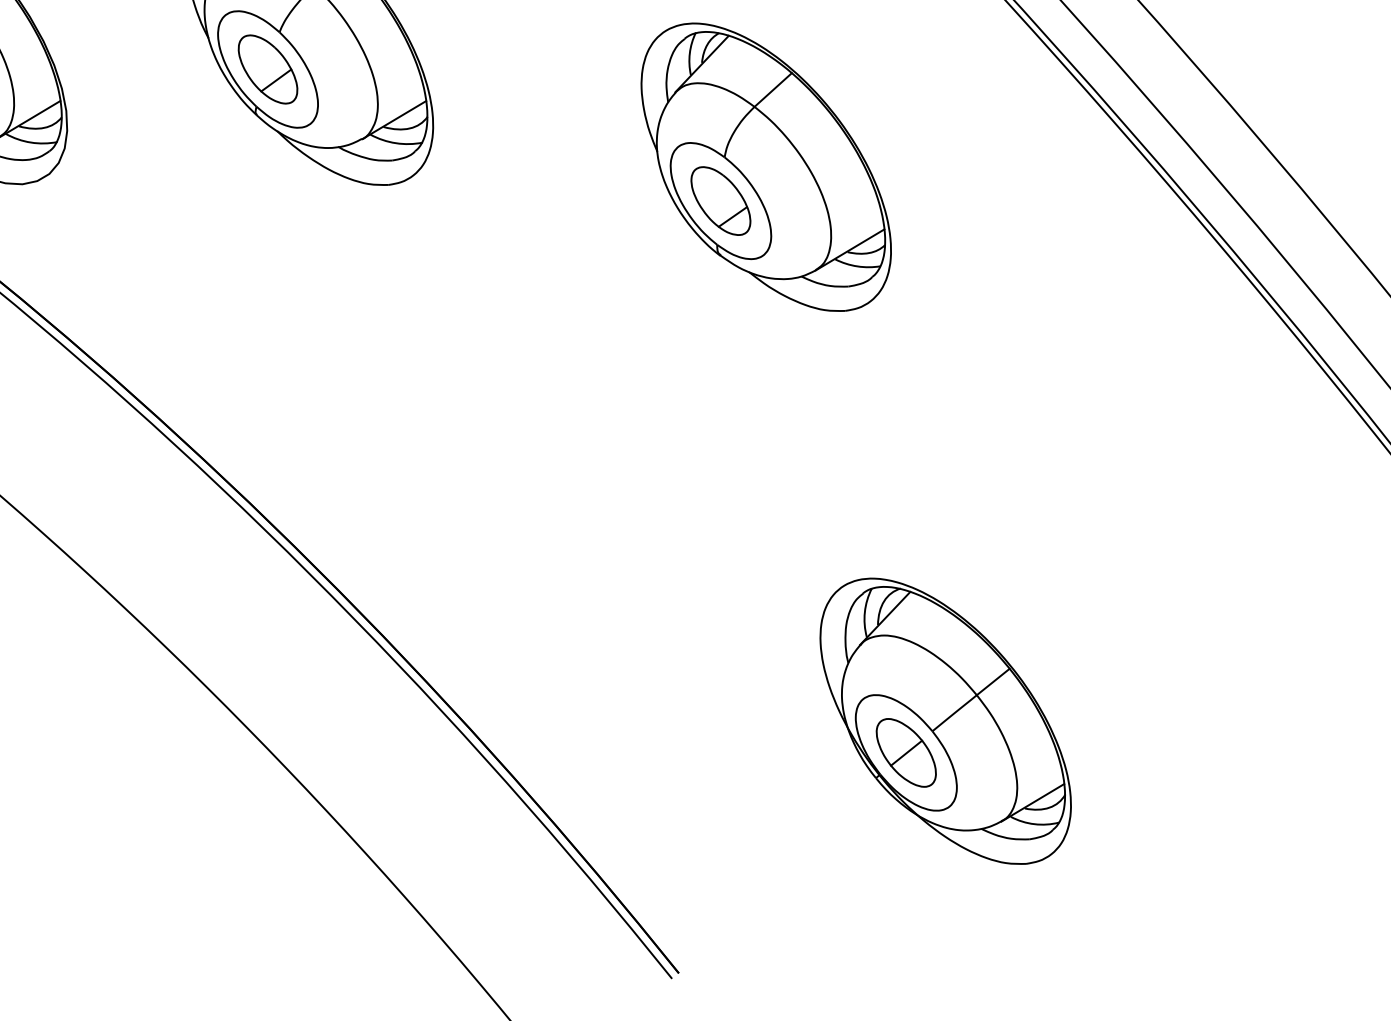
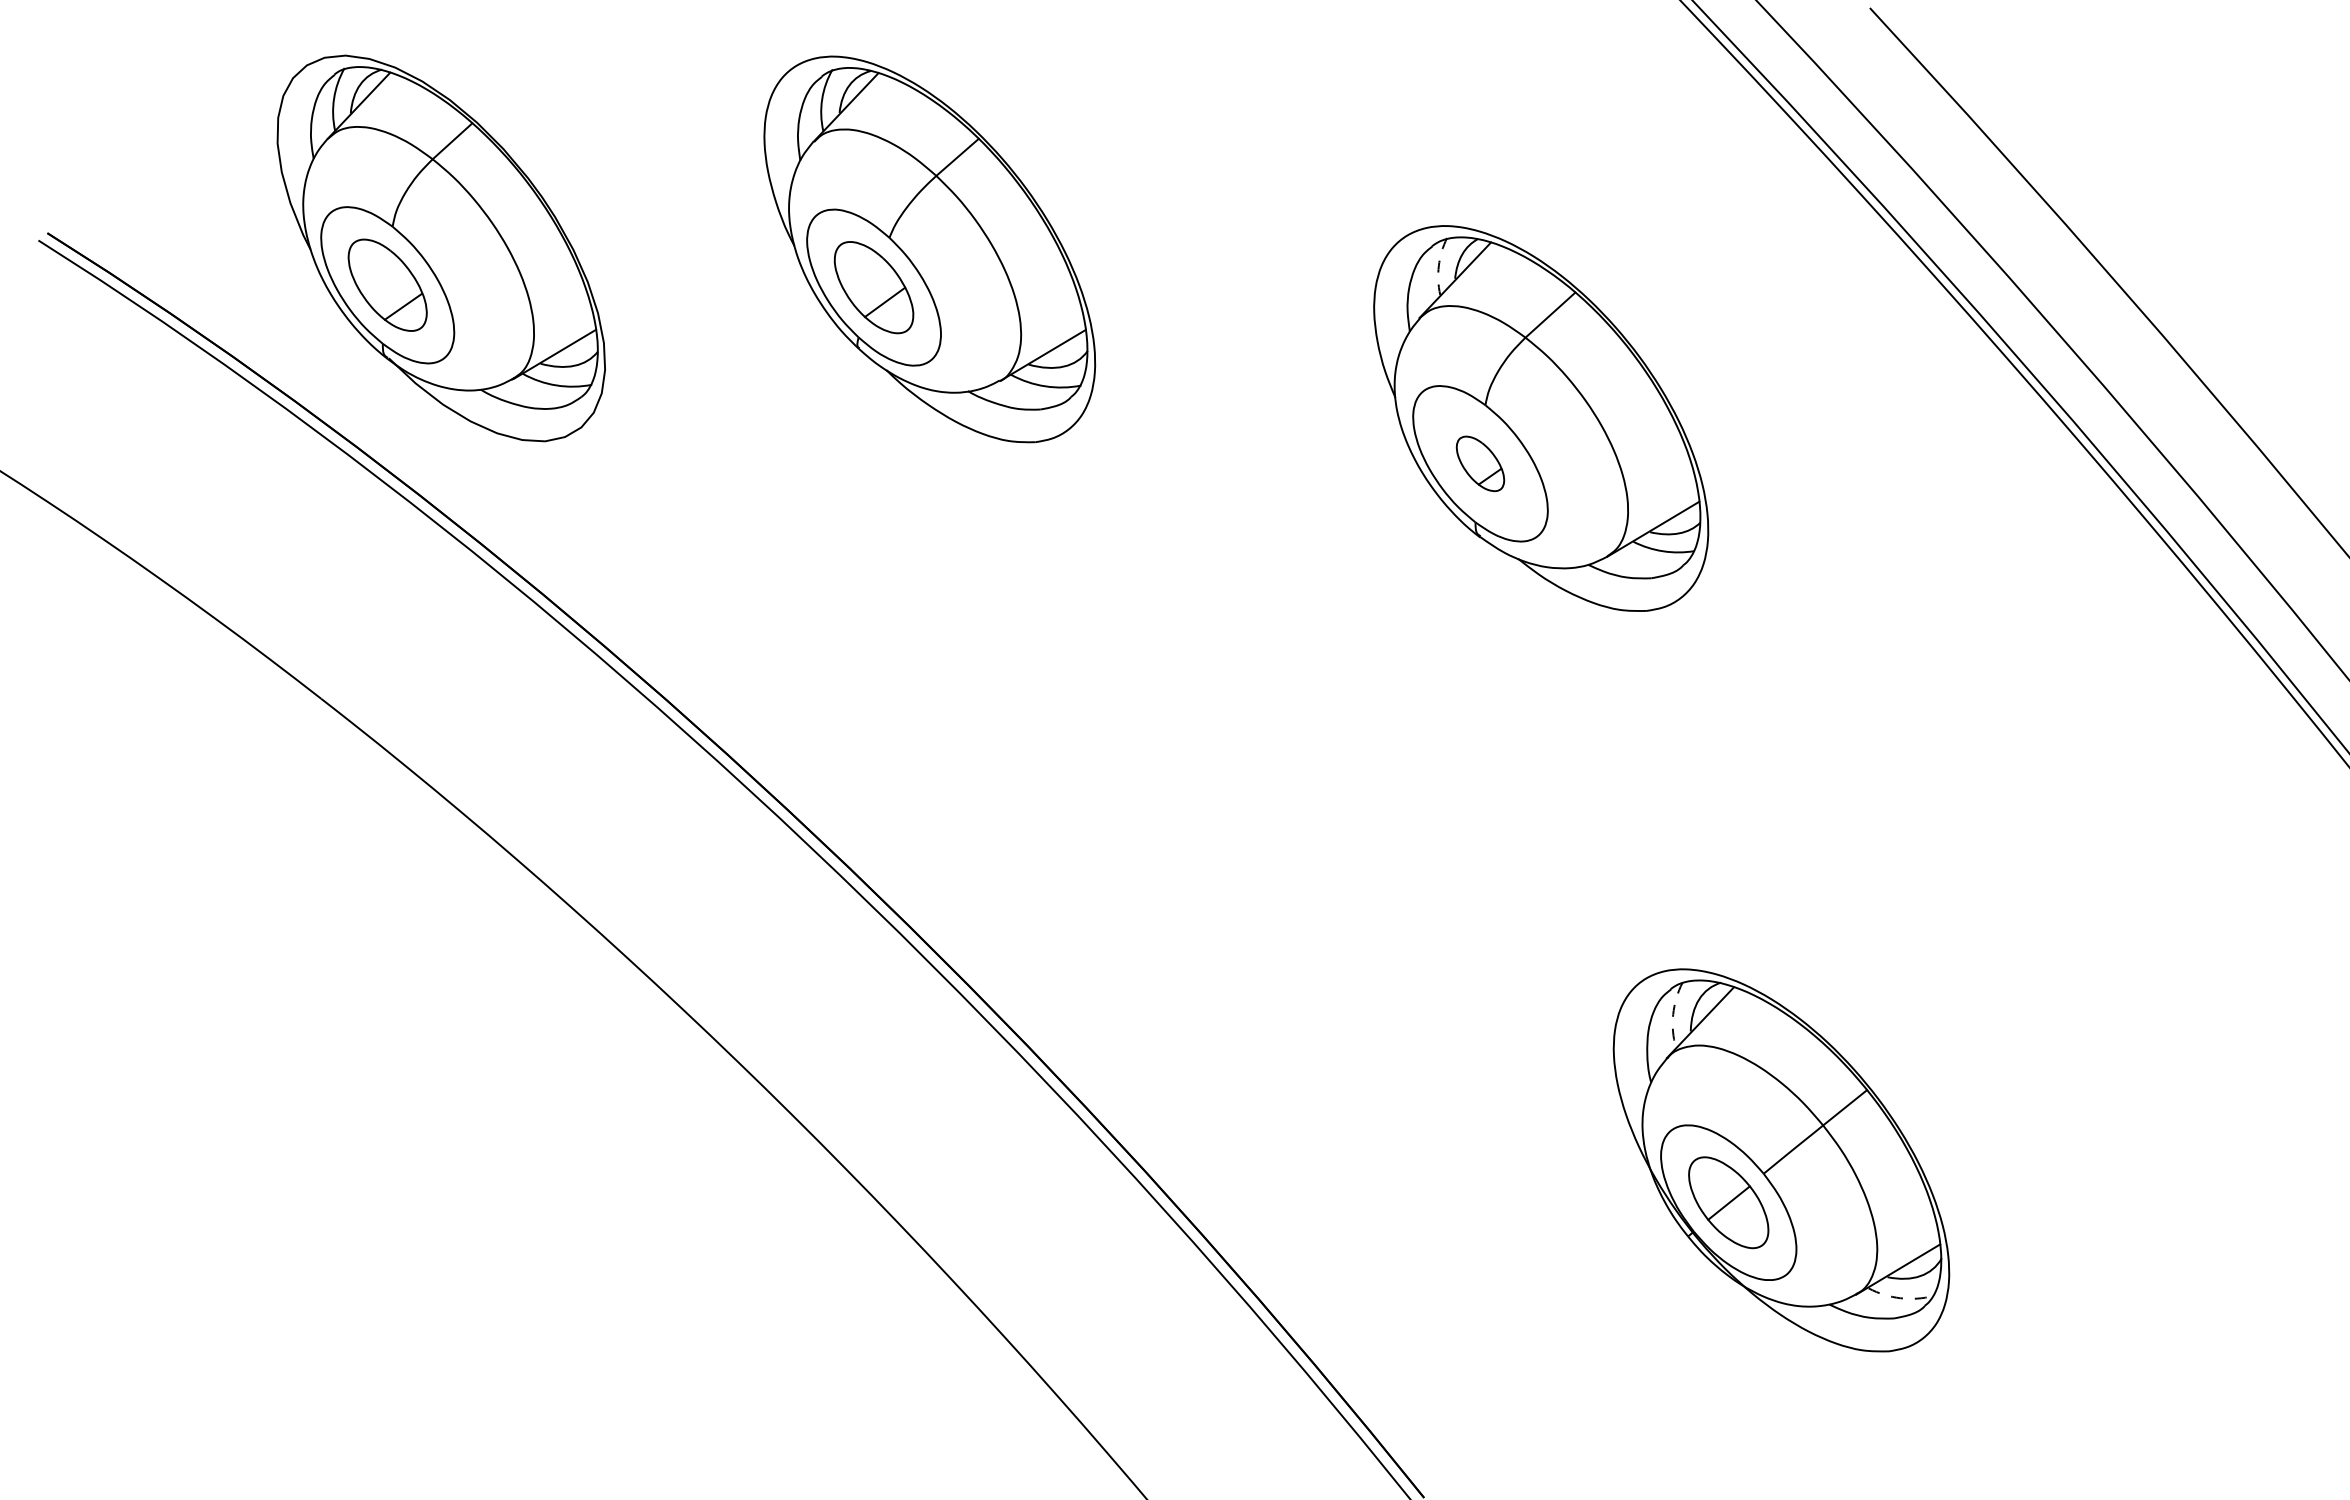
arc: (689, 52) -> (1438, 265), solid -> dashed
part: (720, 200) -> (1480, 463), size x0.6
arc: (865, 612) -> (1673, 1014), solid -> dashed
arc: (1034, 824) -> (1900, 1298), solid -> dashed

